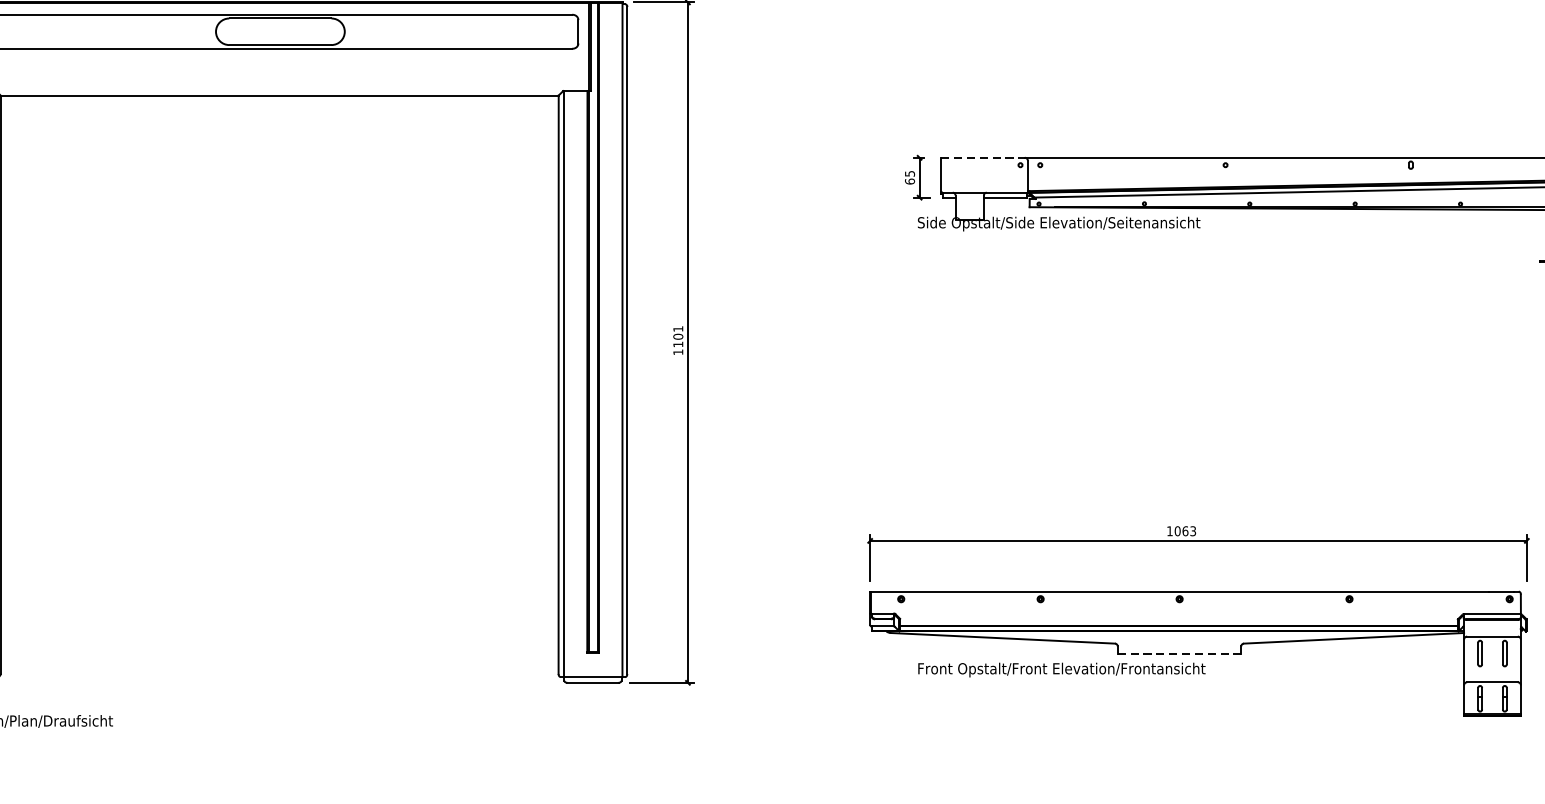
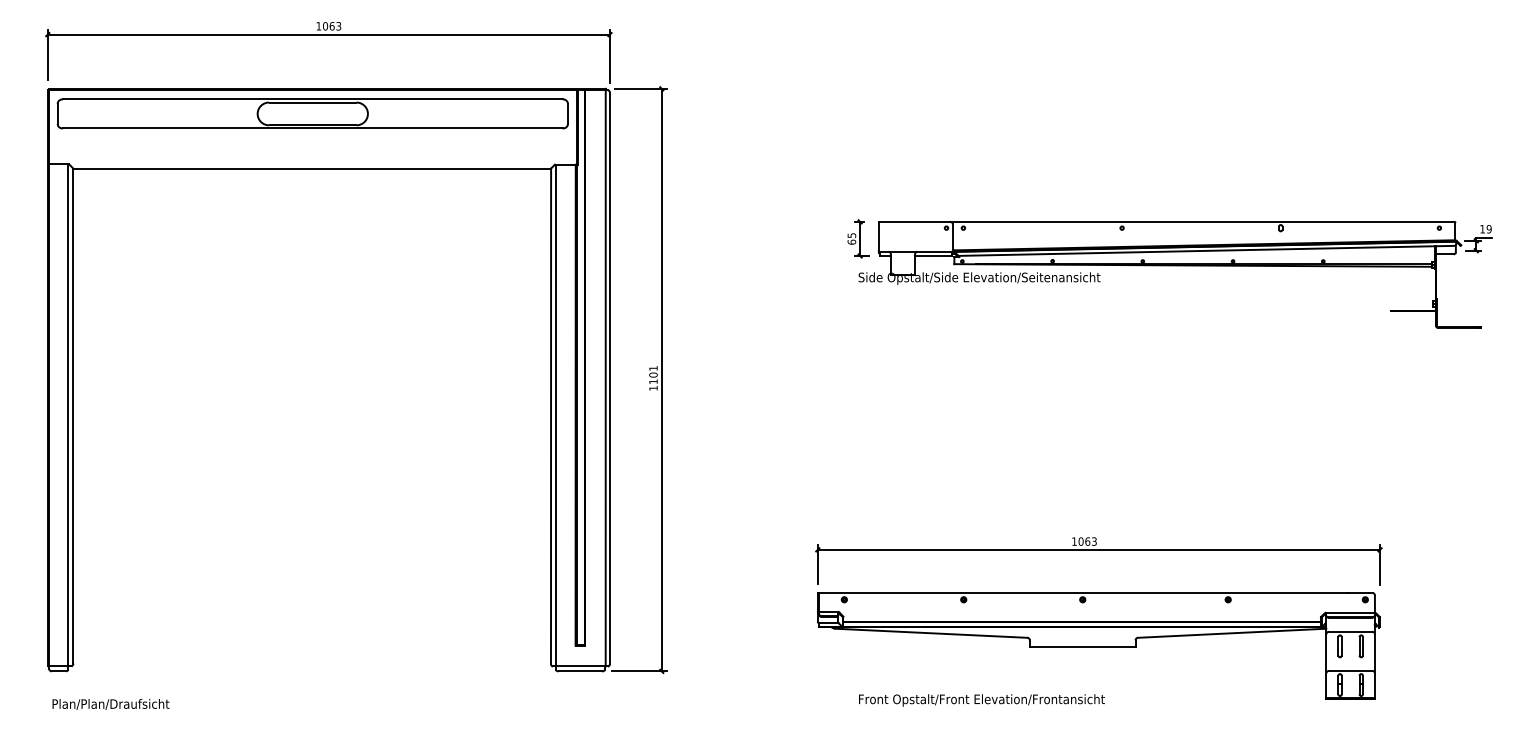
line: (983, 157) -> (914, 221), dashed -> solid
line: (1179, 653) -> (1082, 646), dashed -> solid
text: (1061, 670) -> (981, 700), moved

